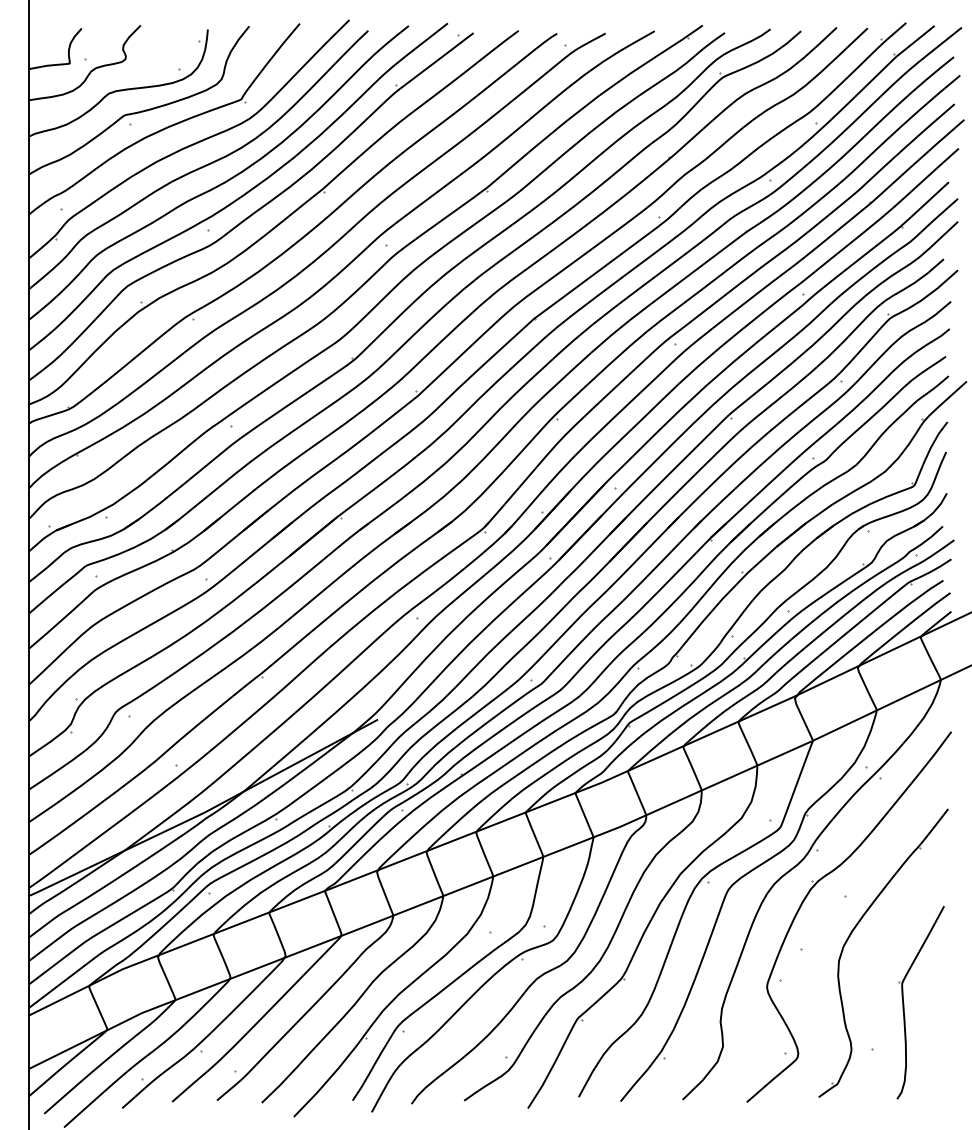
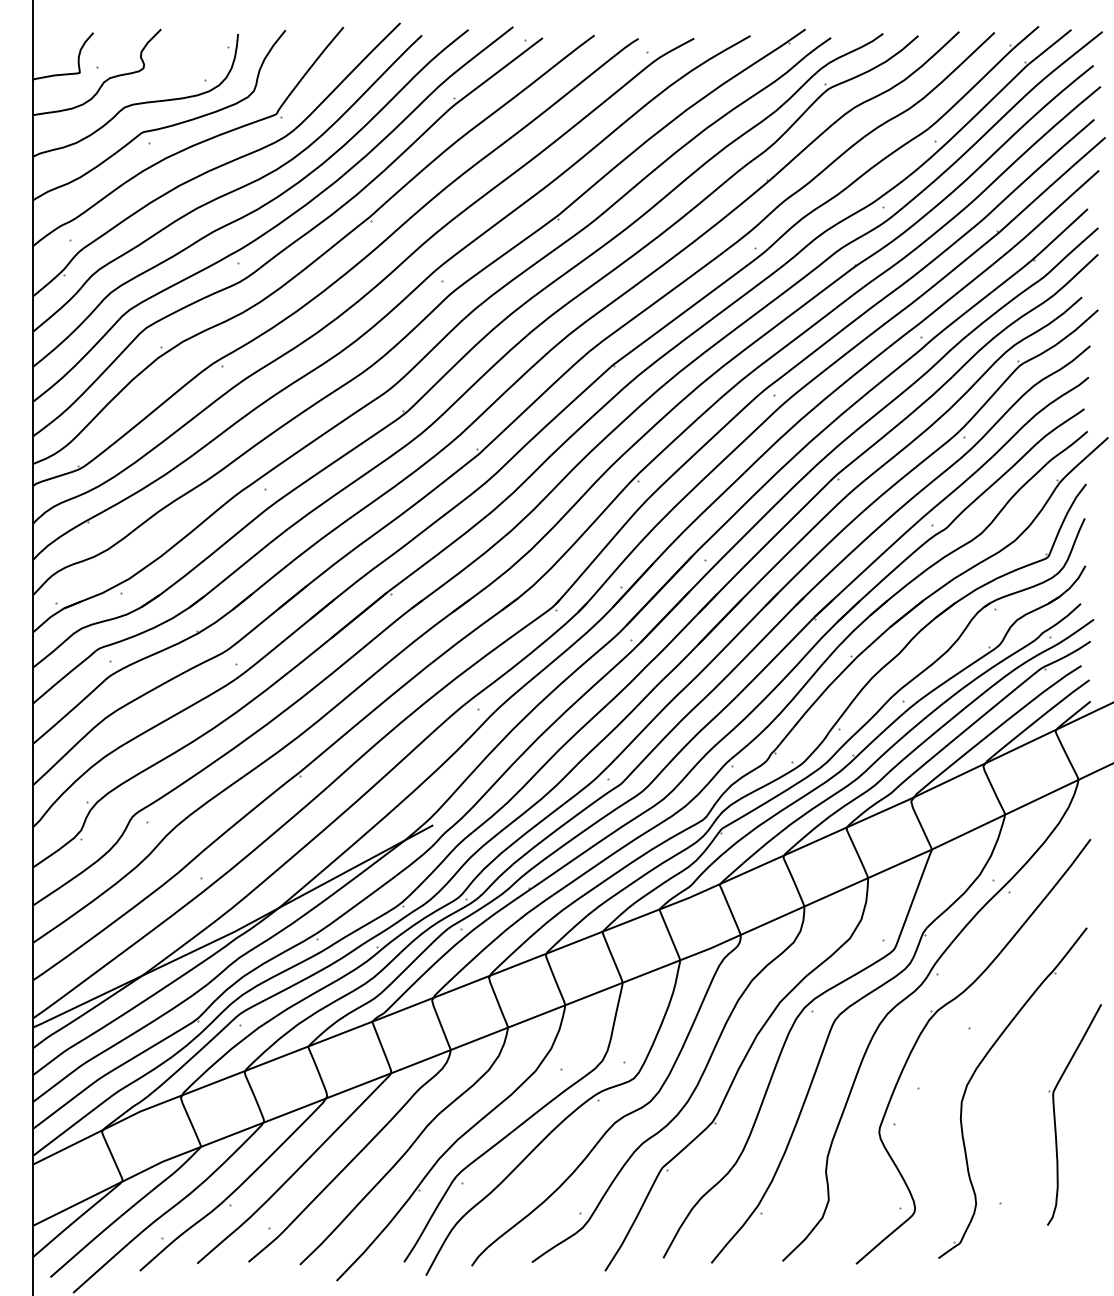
part: (904, 1002) -> (1055, 1114), moved

